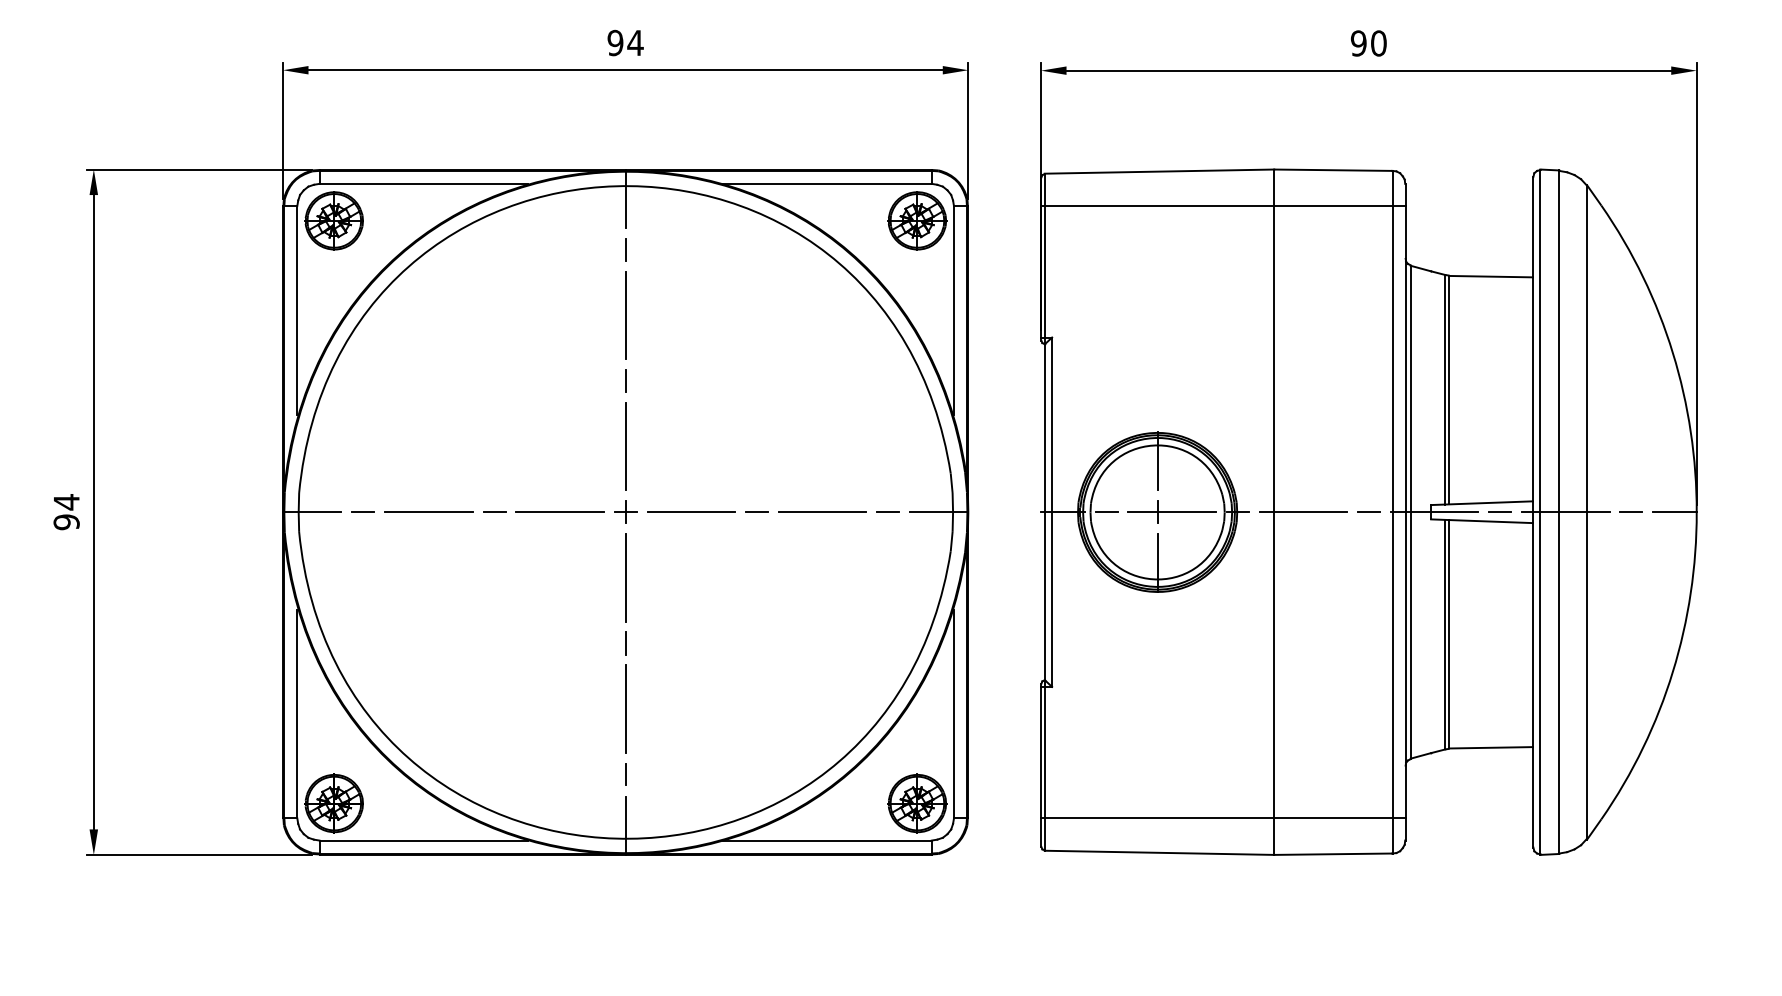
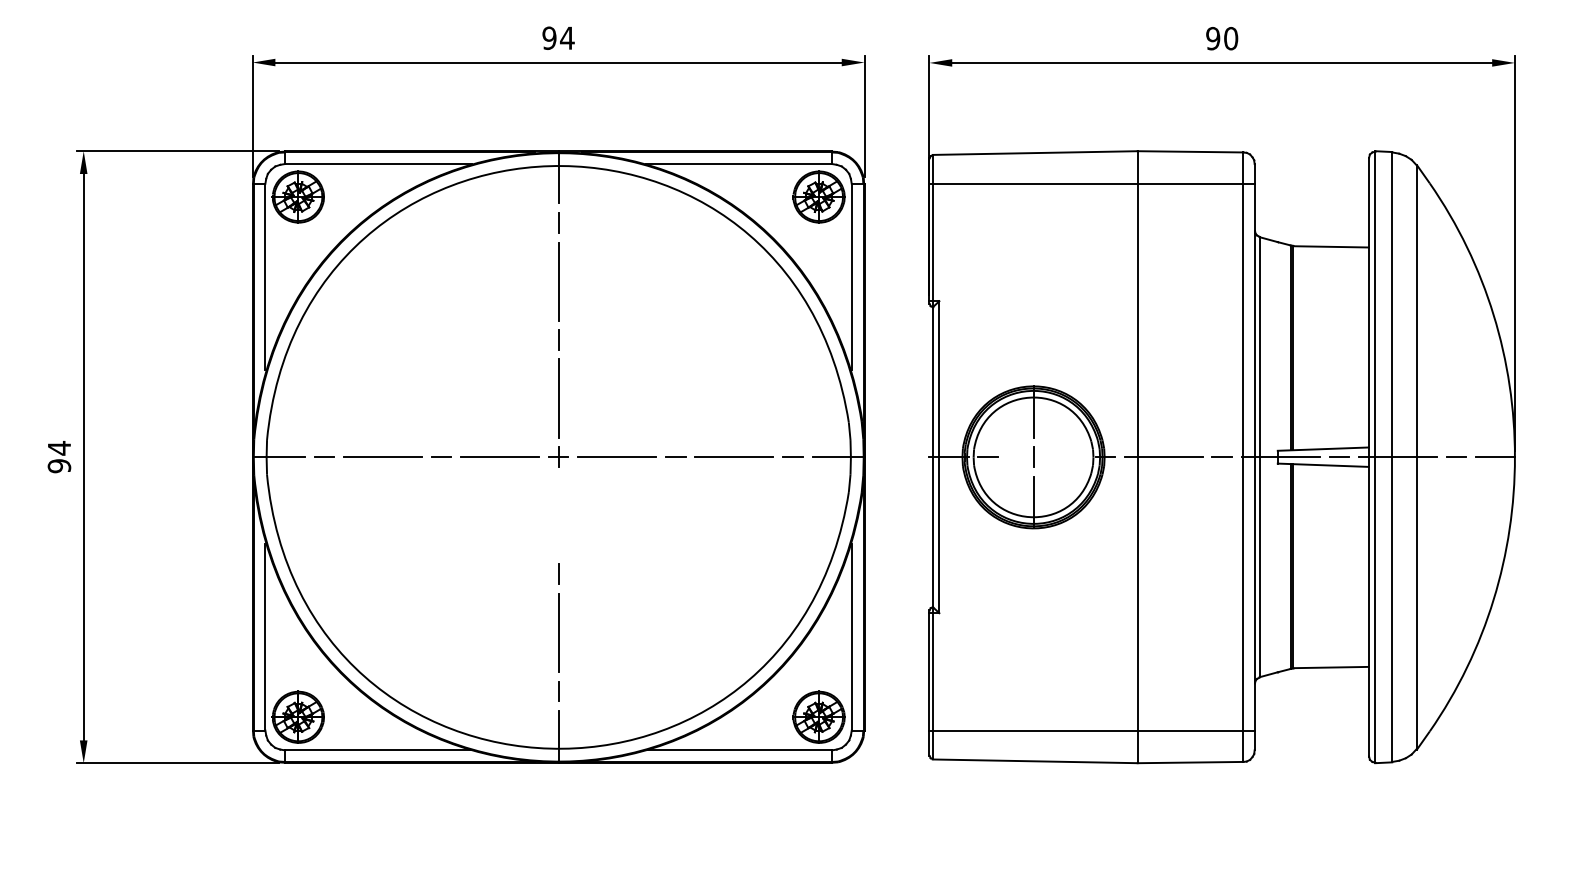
line: (1171, 512) -> (1045, 457), removed
line: (625, 577) -> (558, 515), removed

